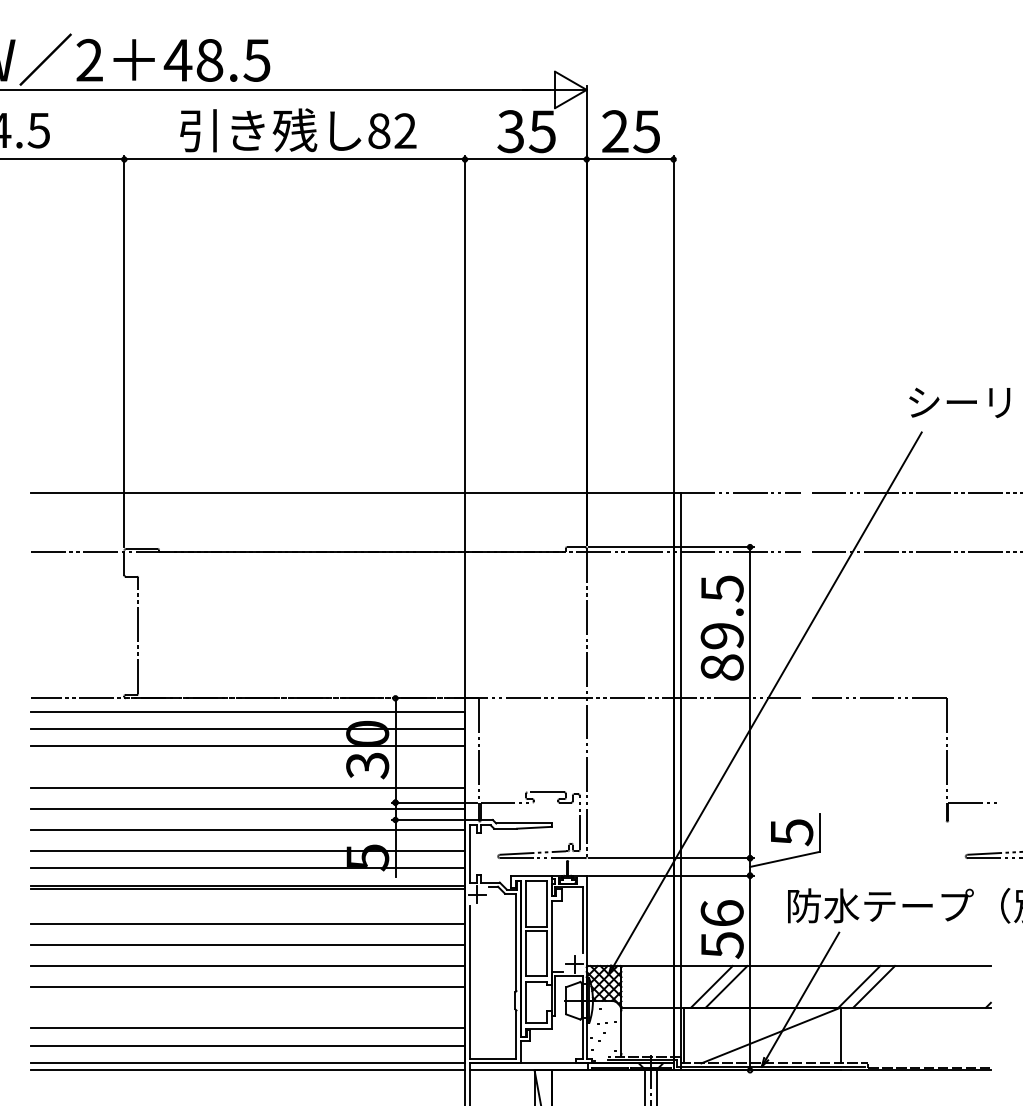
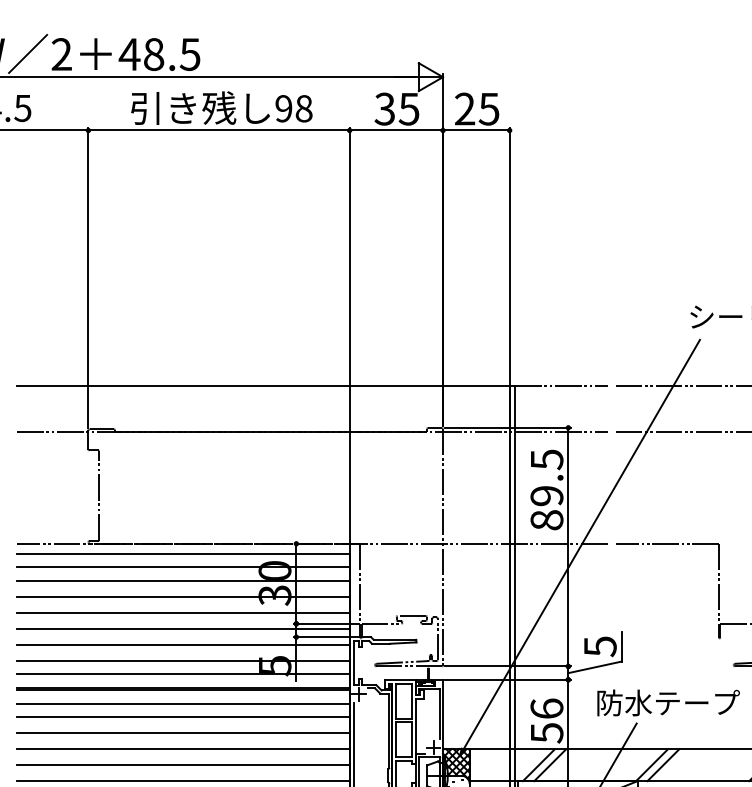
text: (392, 131) -> (294, 109), 82 -> 98
line: (248, 767) -> (183, 596), added
line: (248, 906) -> (183, 703), added
line: (248, 1007) -> (183, 780), added

